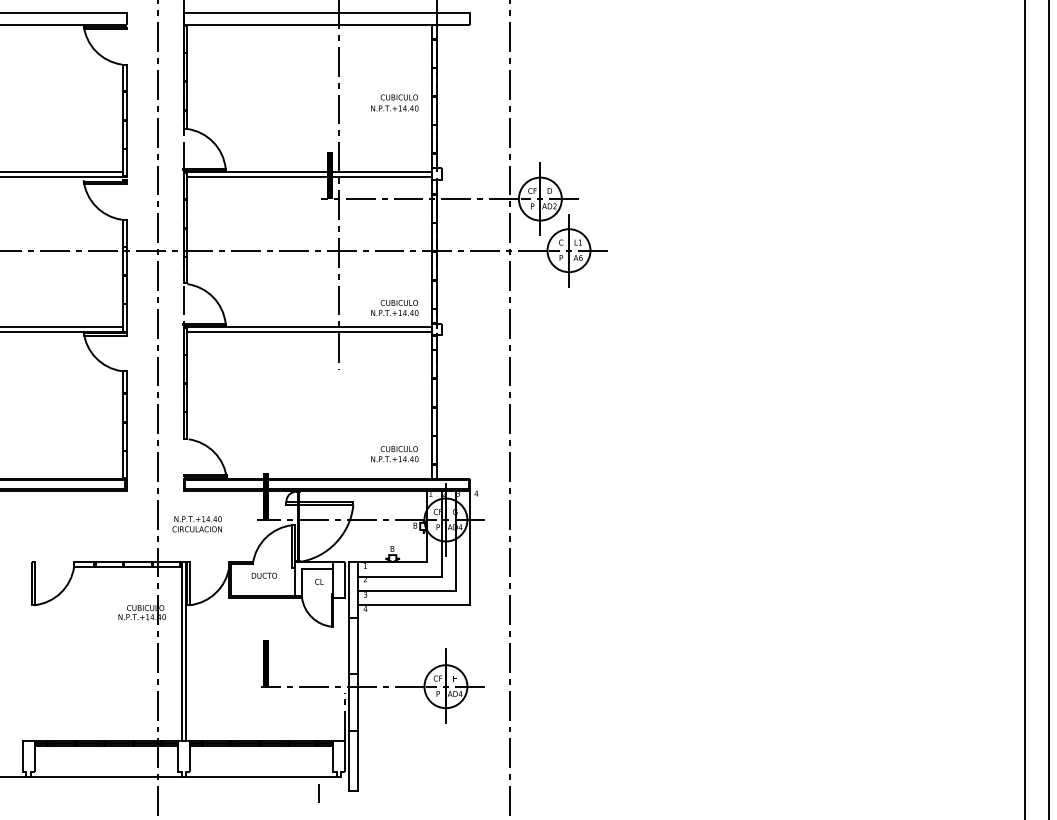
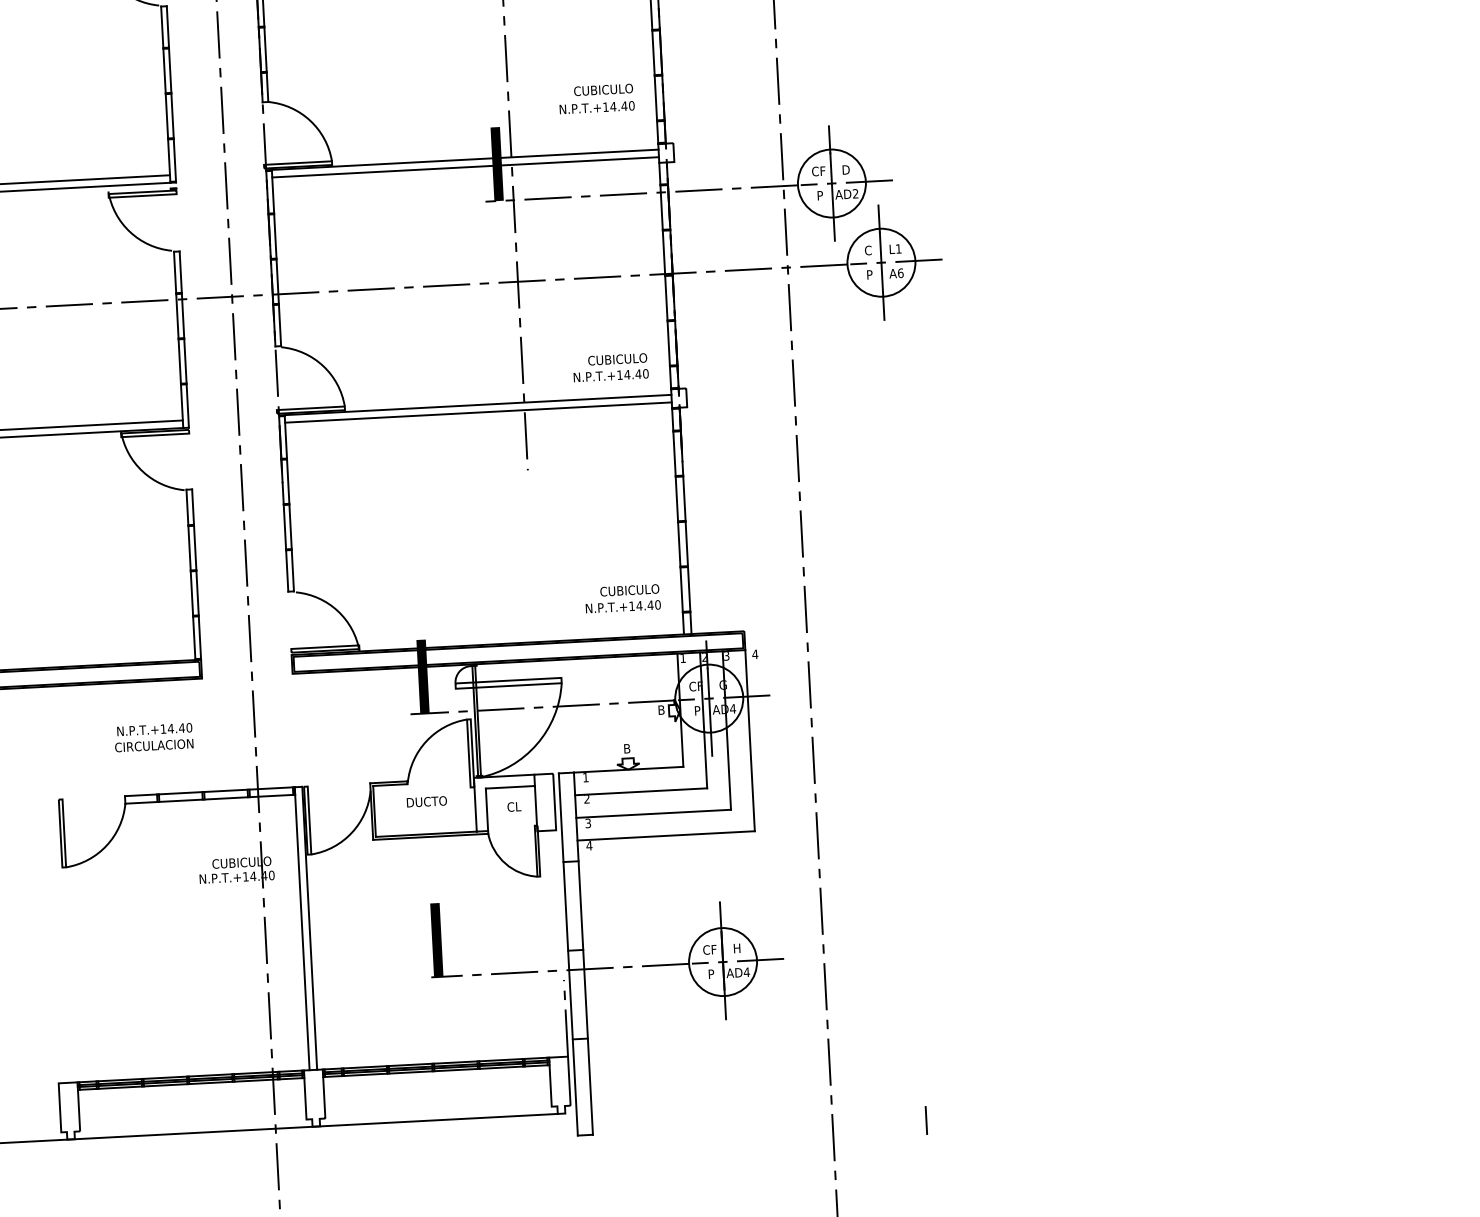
text: (394, 102) -> (596, 98), moved
text: (196, 524) -> (152, 738), moved
line: (318, 793) -> (925, 1120), moved

